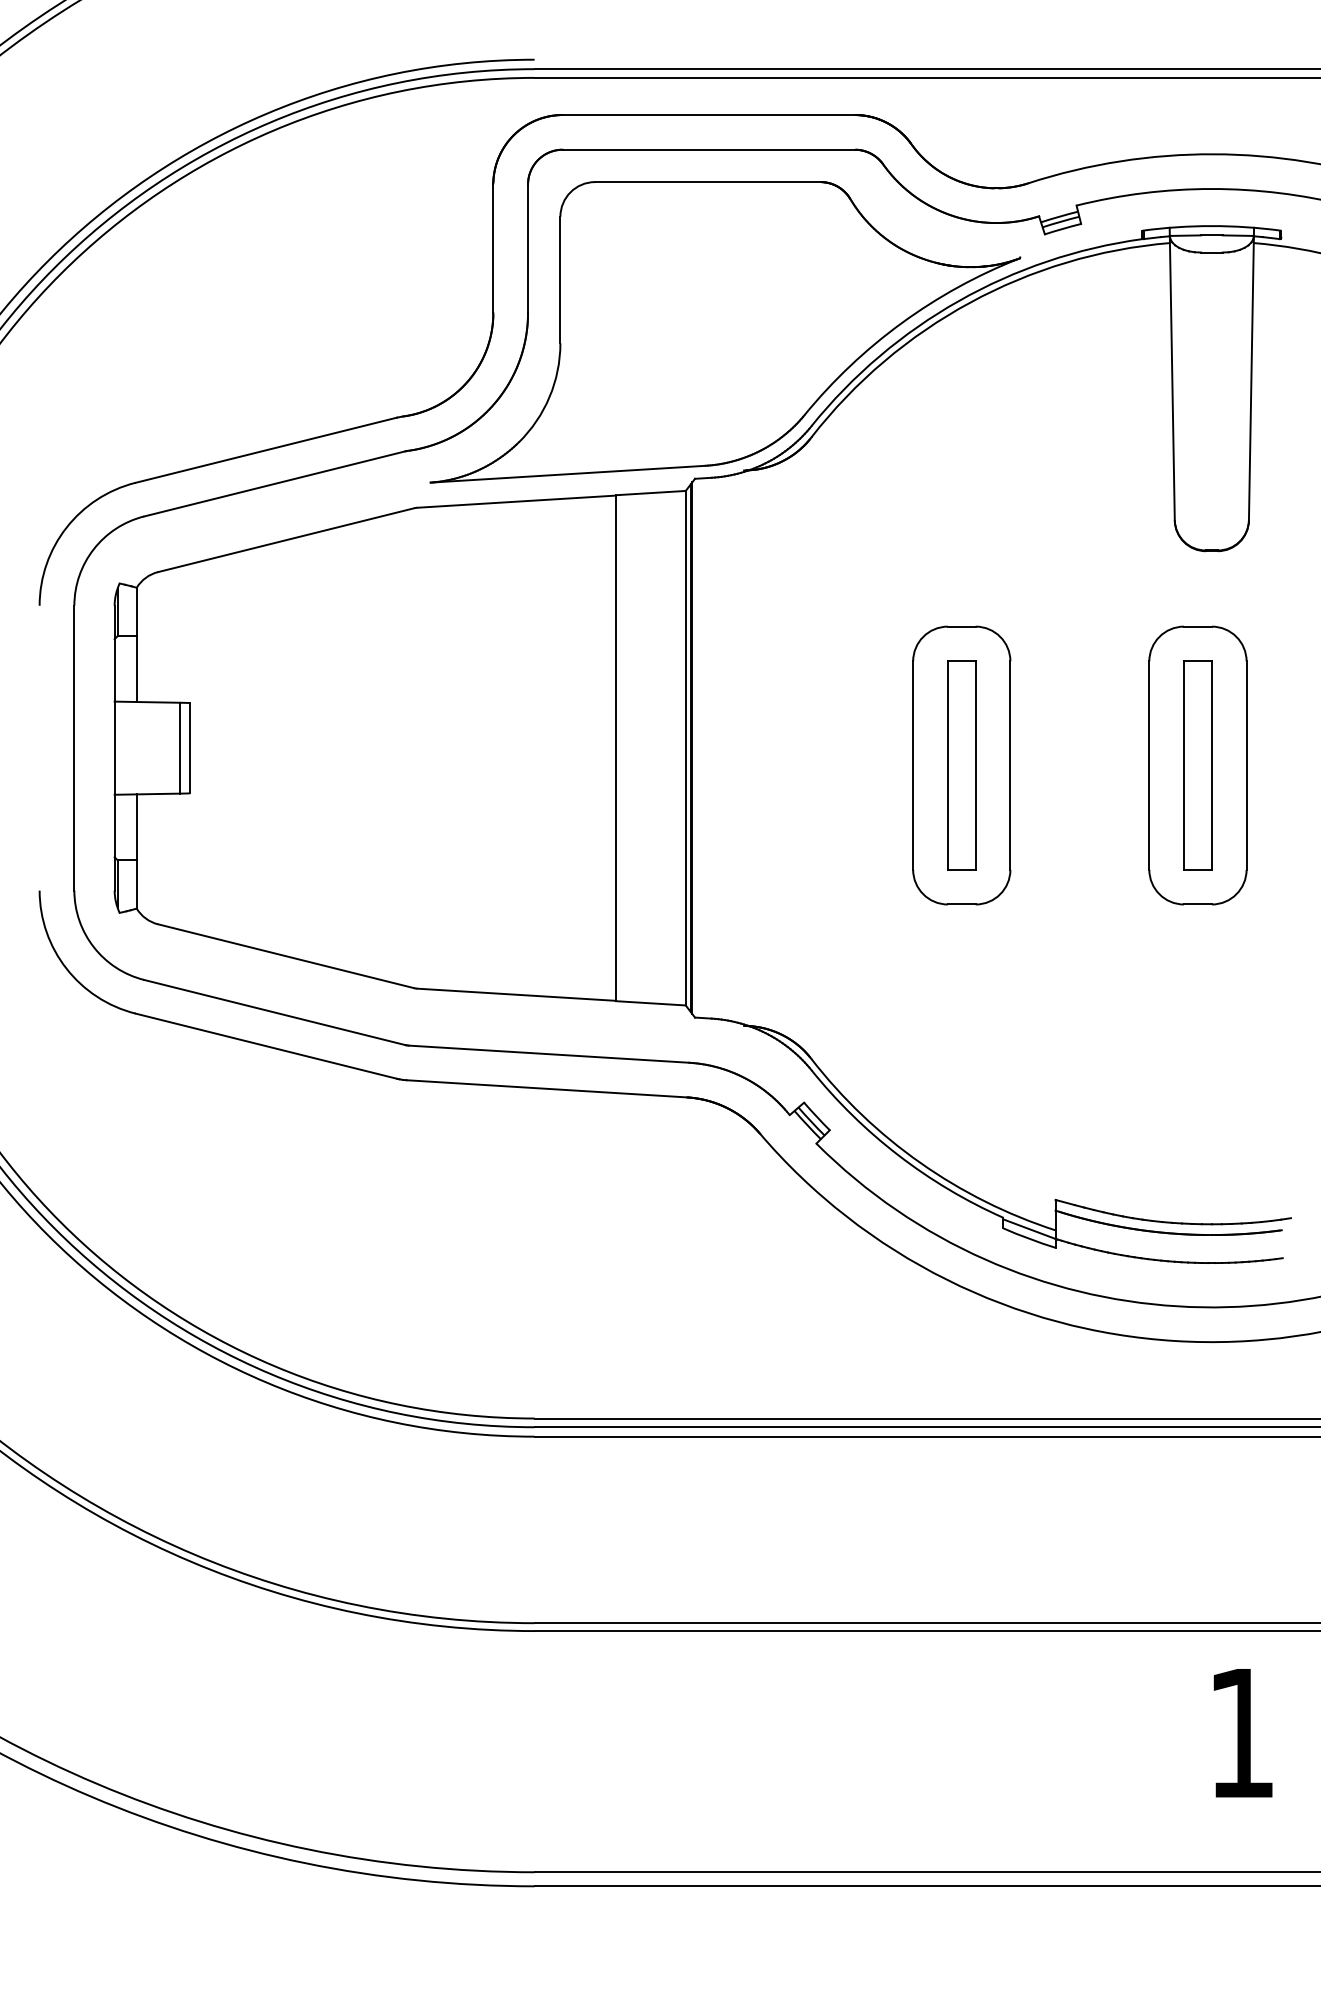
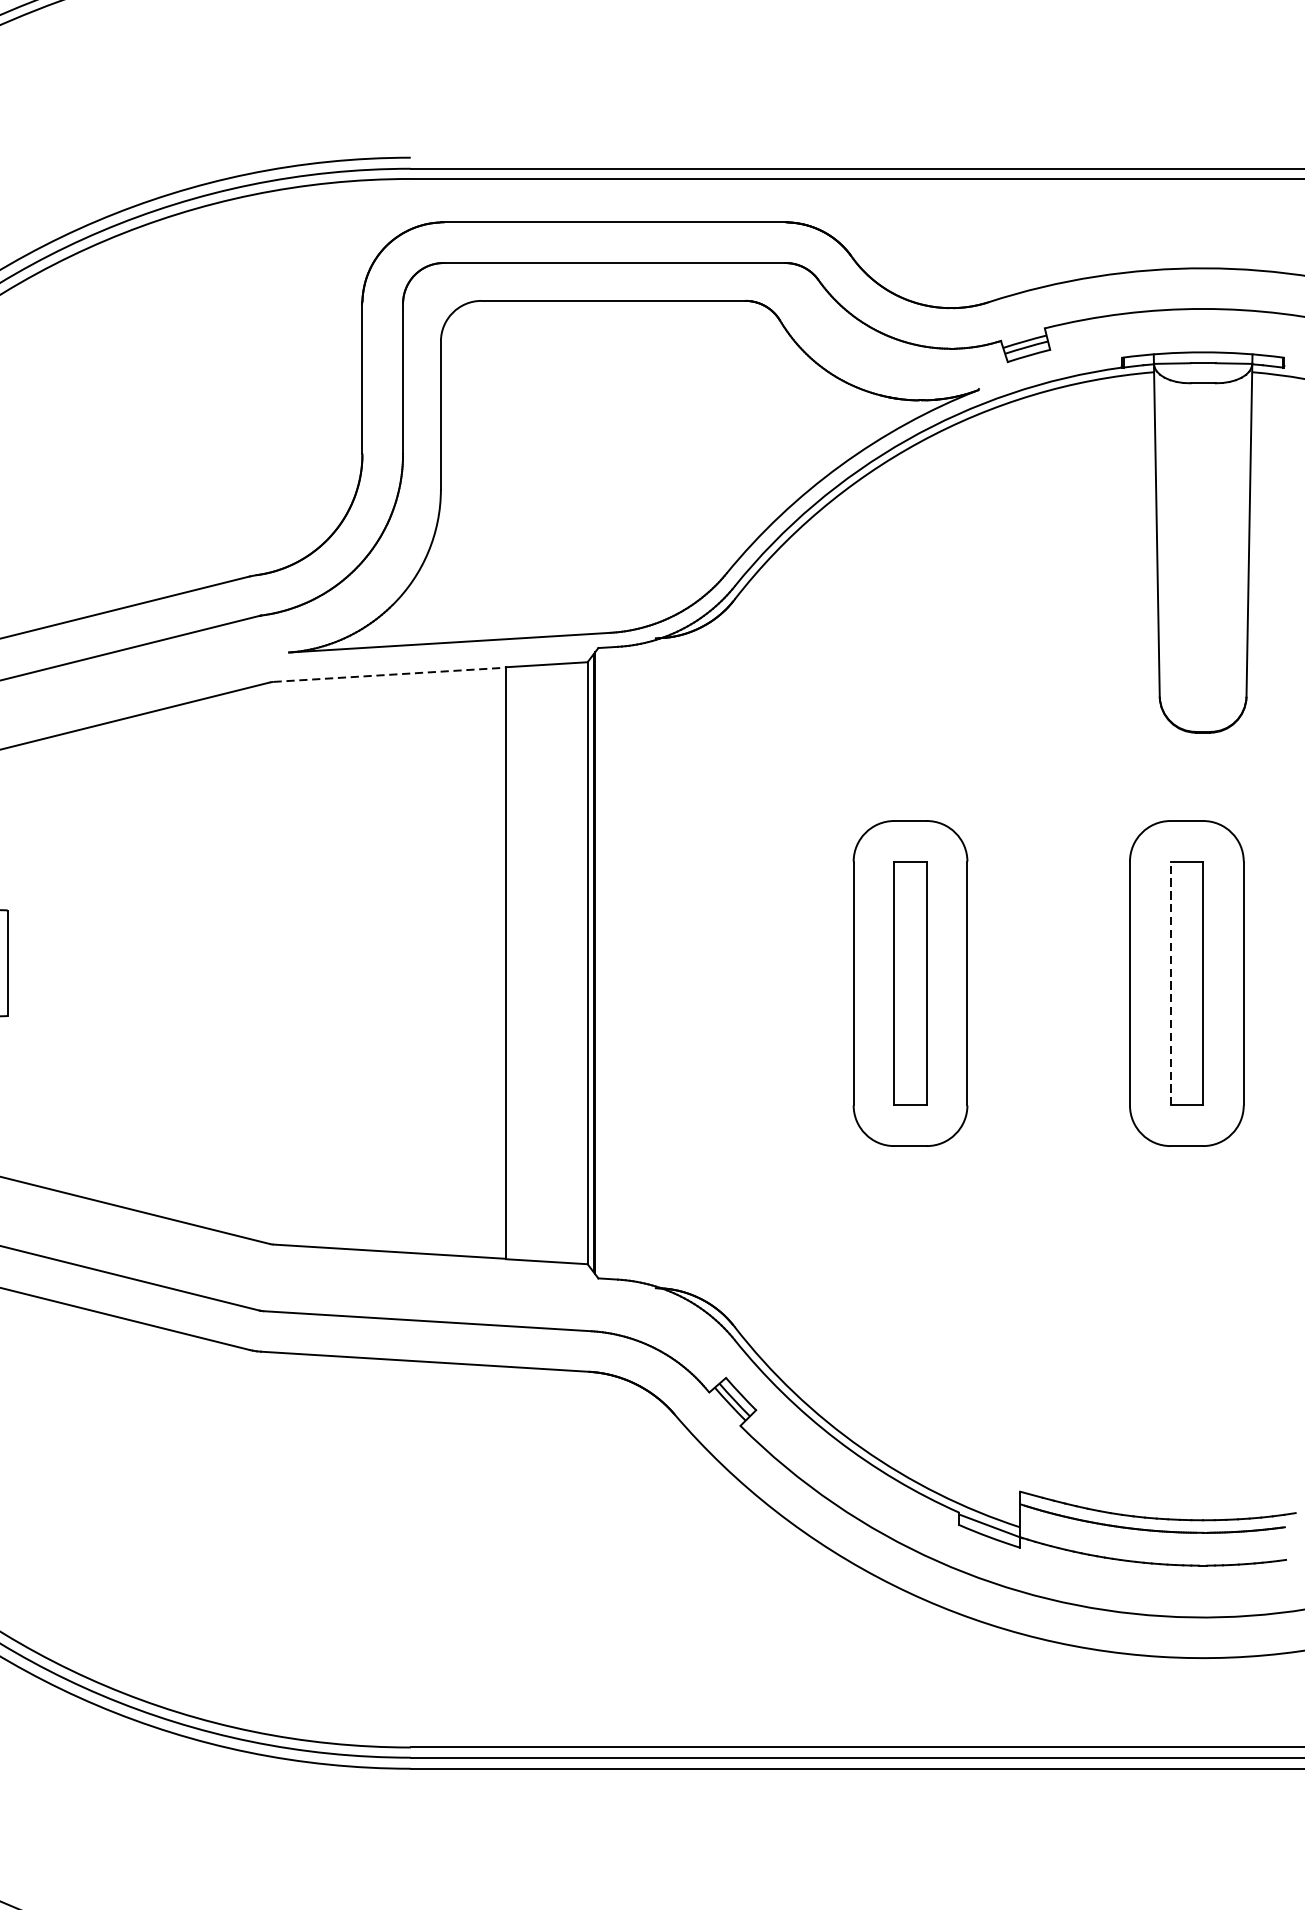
line: (517, 501) -> (390, 674), solid -> dashed
line: (1184, 765) -> (1171, 983), solid -> dashed

